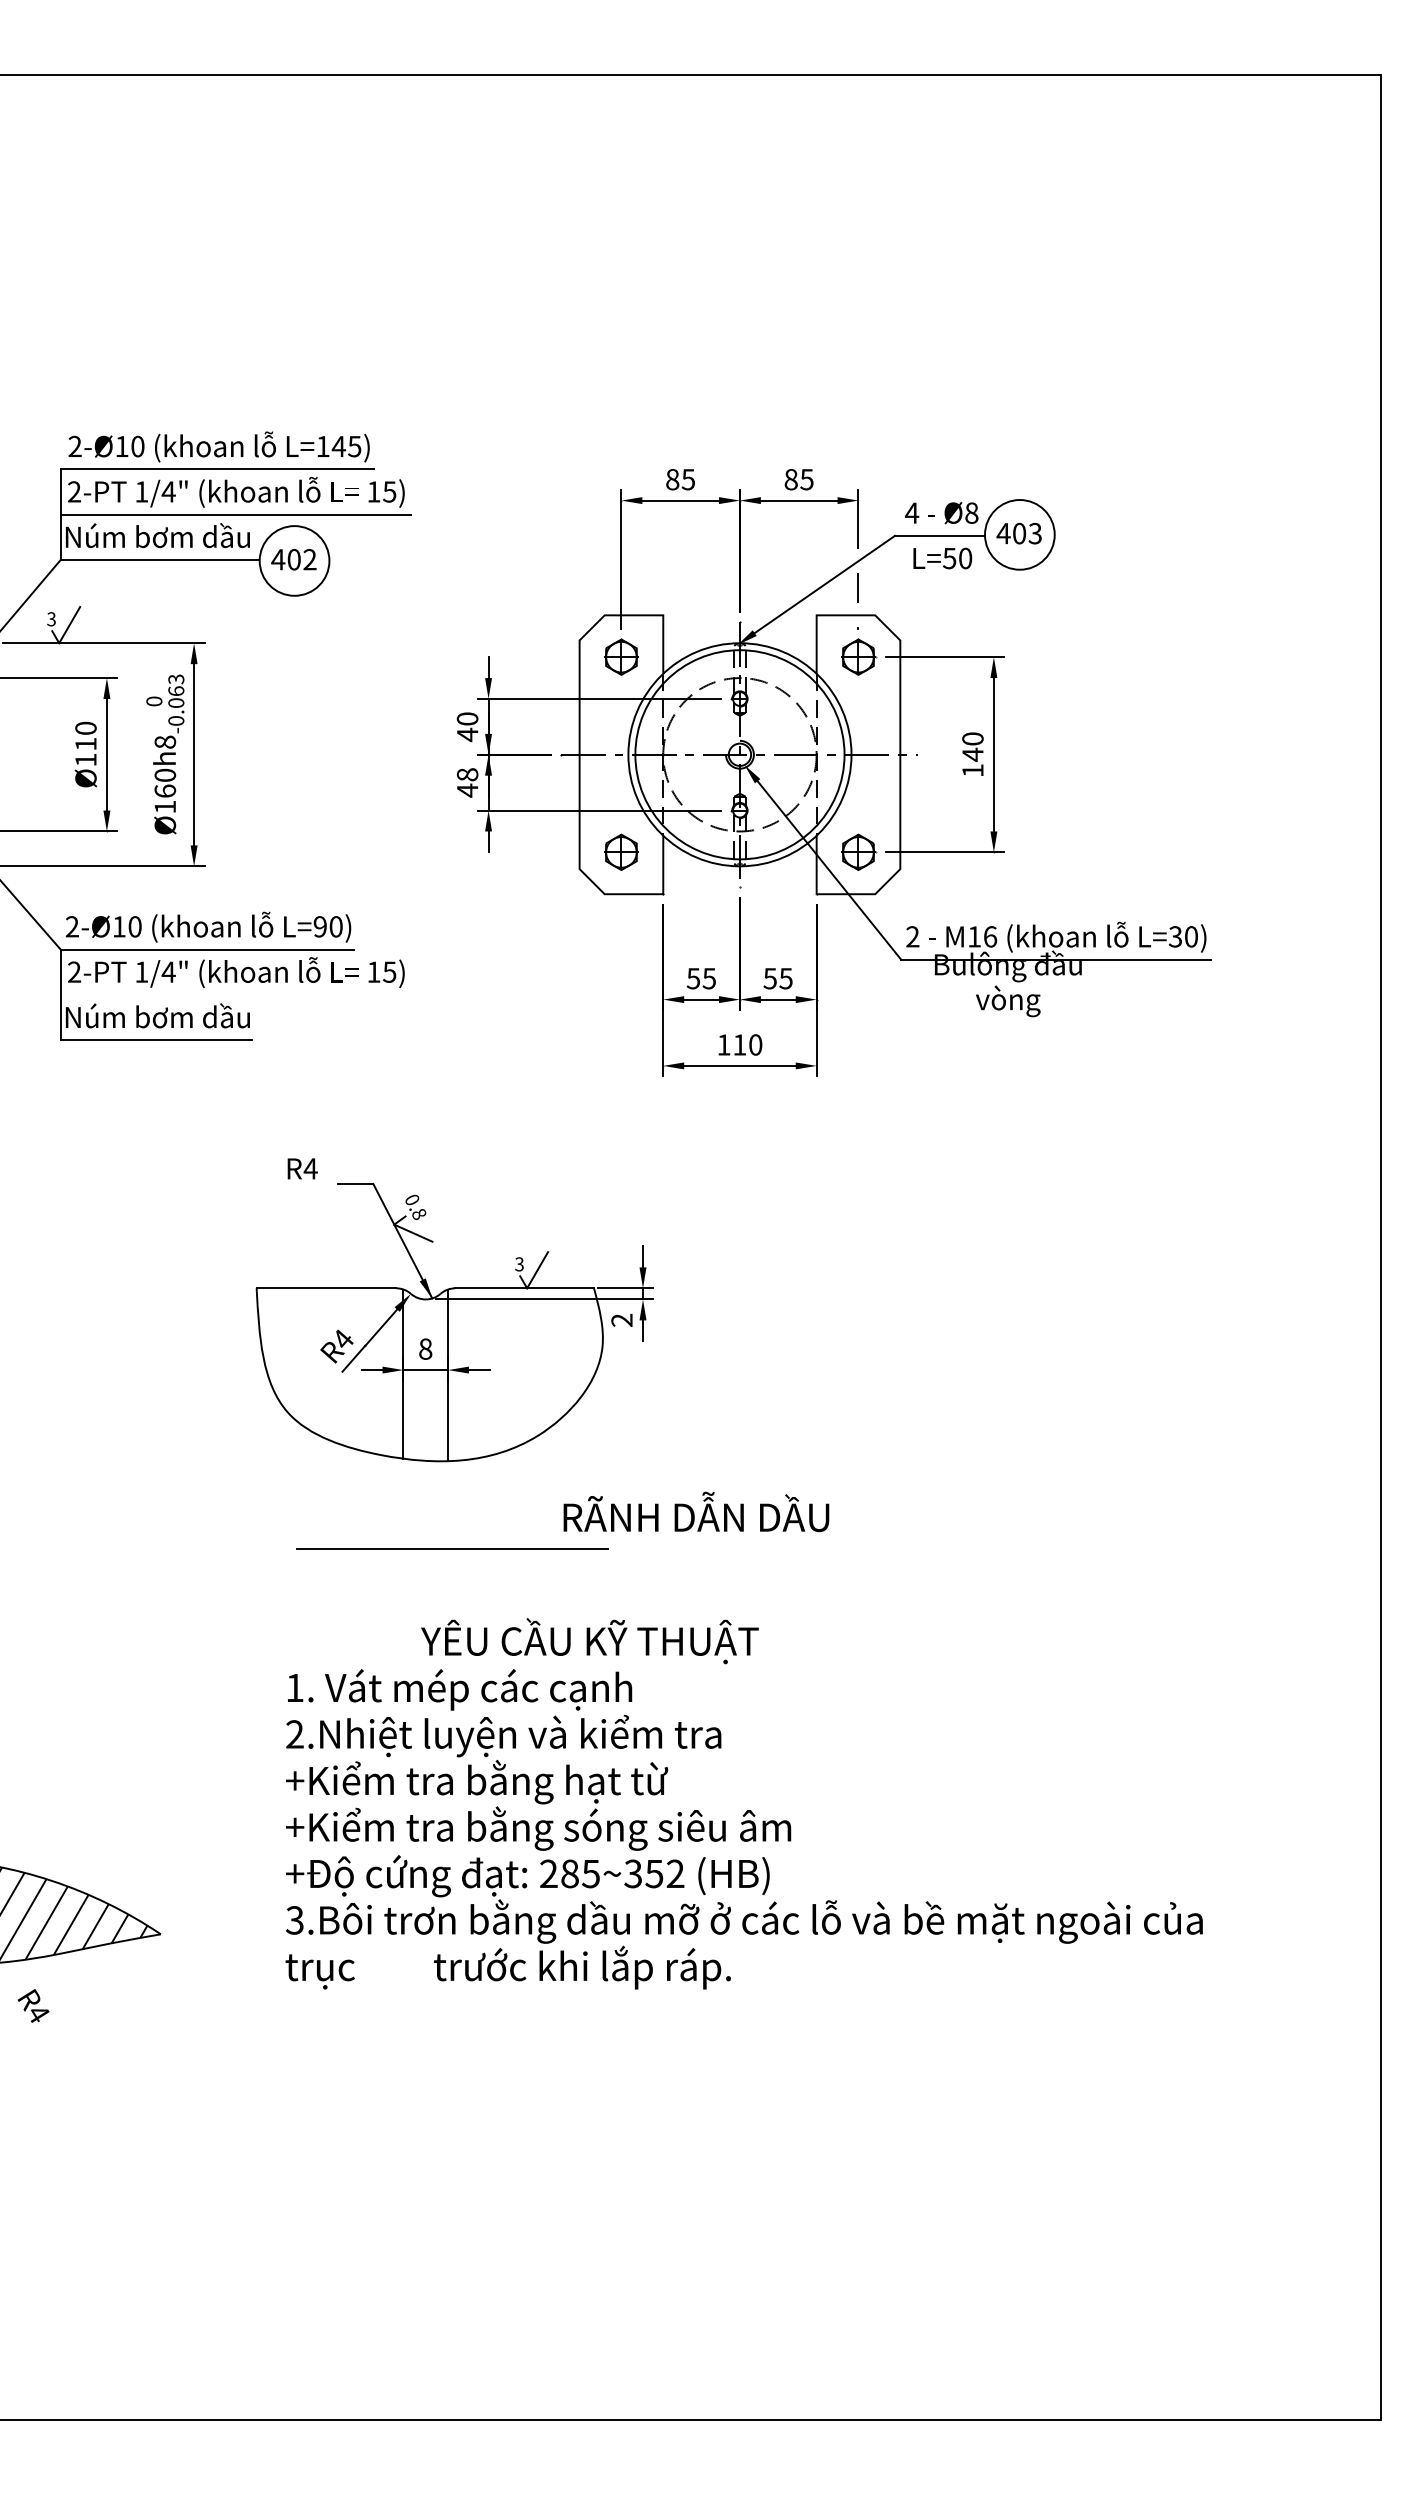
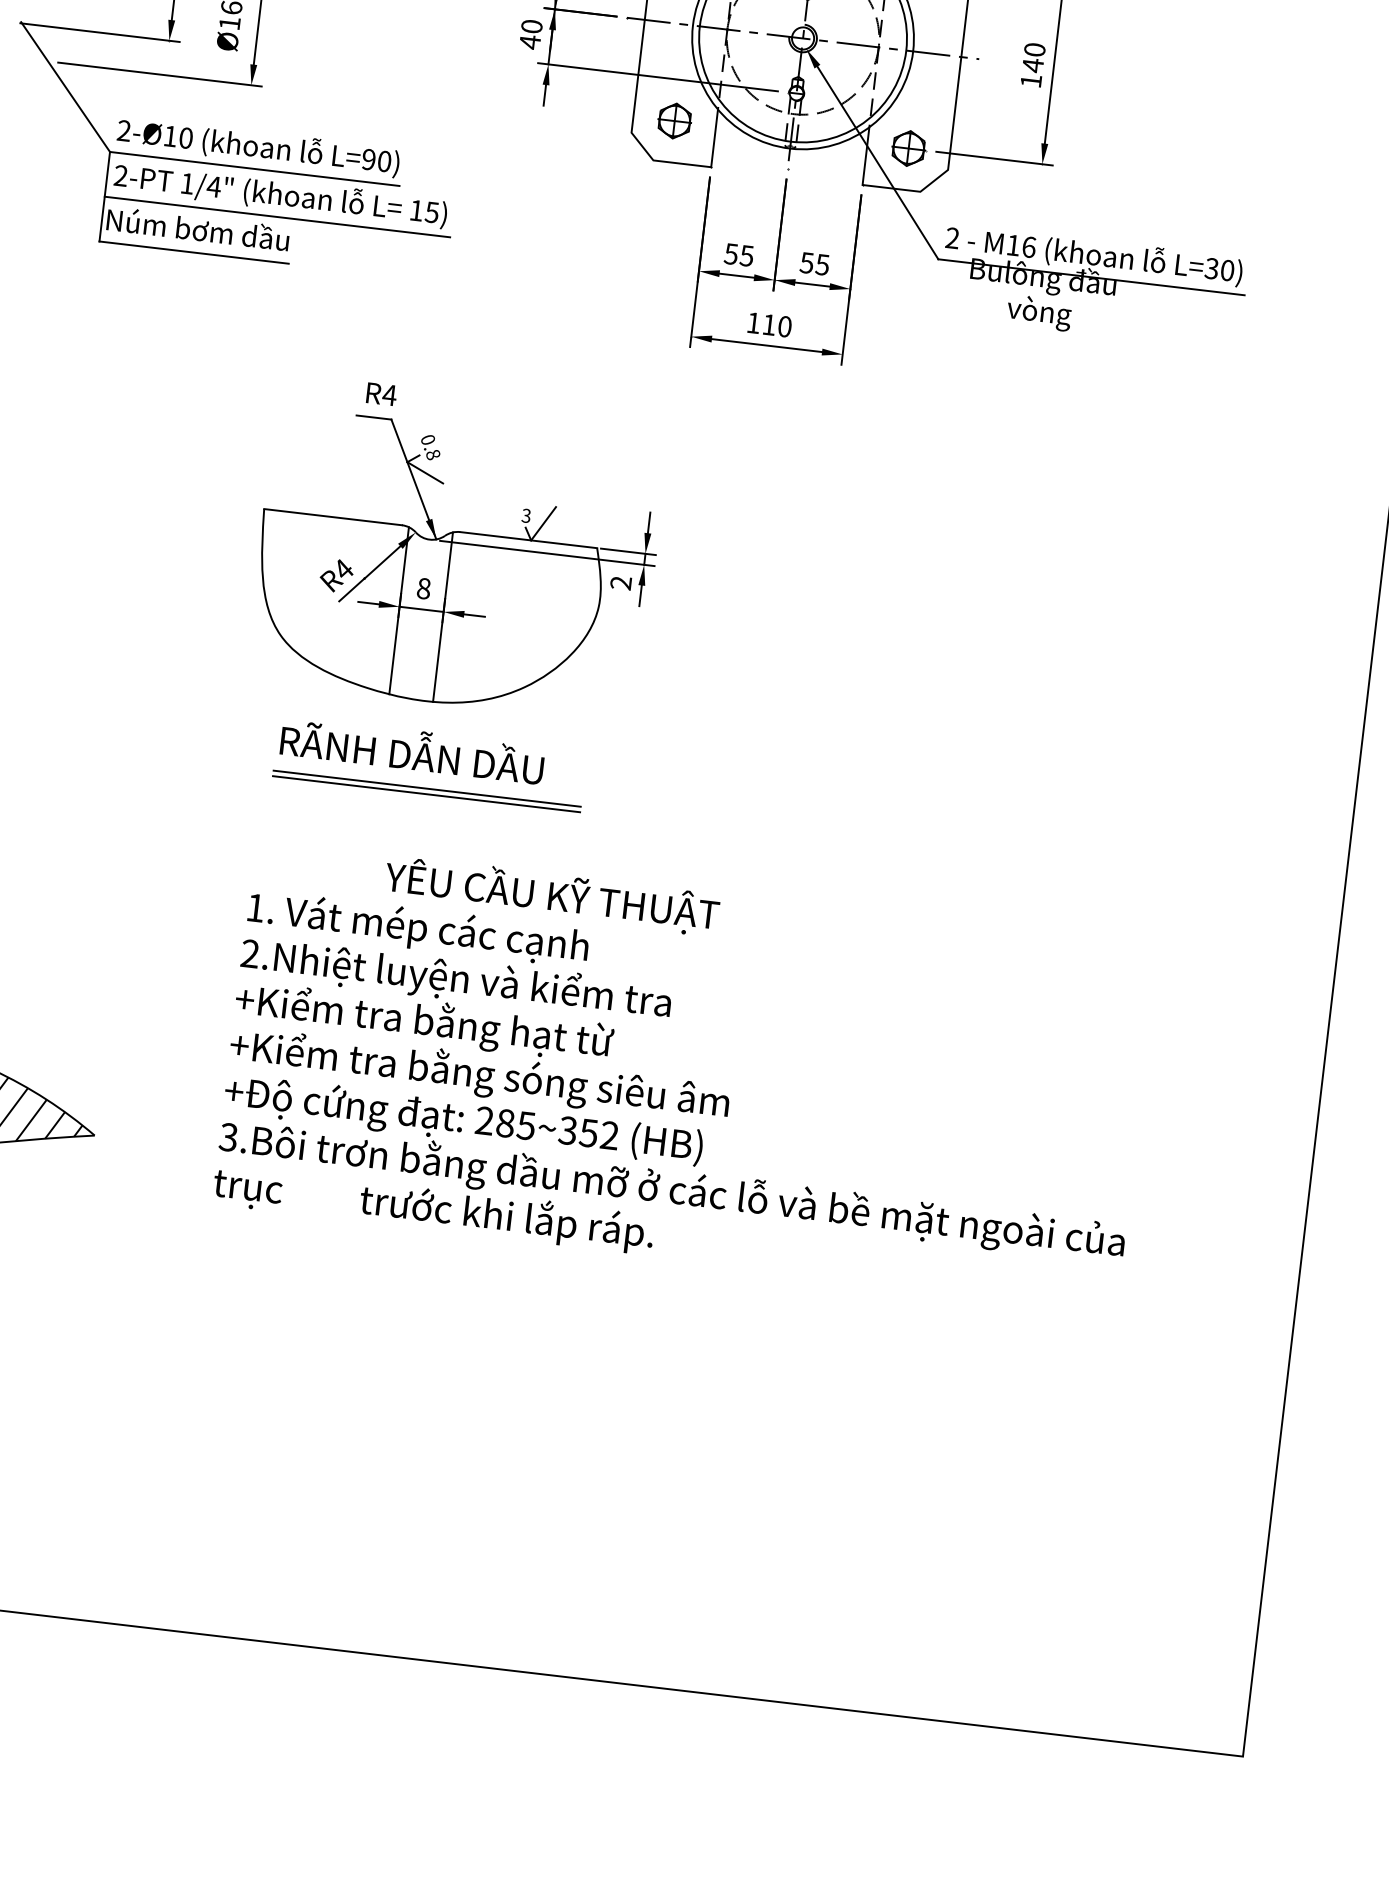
text: (467, 774) -> (531, 26), 48 -> 40
line: (235, 994) -> (277, 216), added
text: (302, 1168) -> (381, 393), moved
text: (696, 1511) -> (412, 749), moved
line: (451, 1554) -> (425, 794), added

